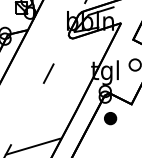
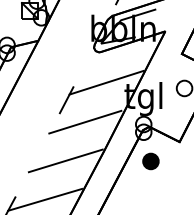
line: (77, 60) -> (106, 82), added
line: (62, 89) -> (85, 121), added
line: (47, 117) -> (65, 160), added

